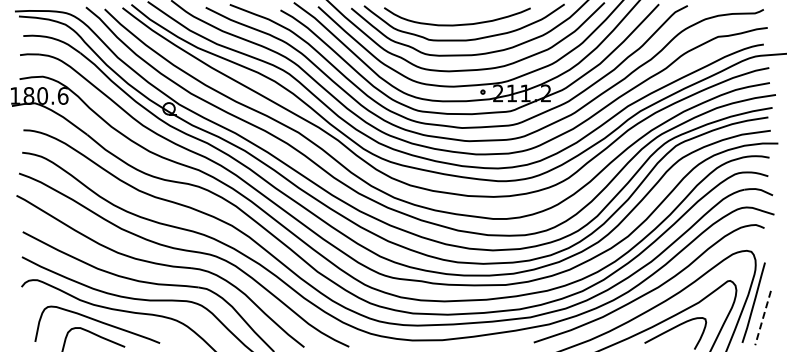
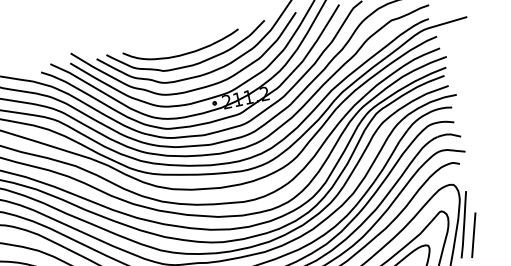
line: (762, 318) -> (473, 235), dashed -> solid

